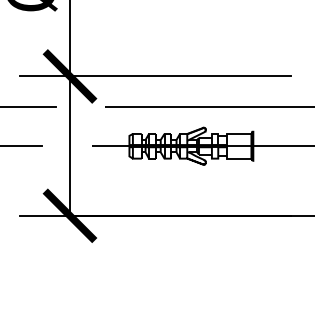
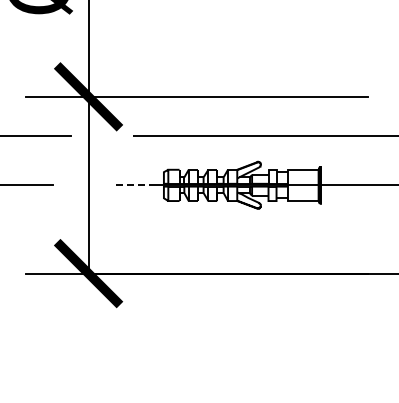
line: (105, 146) -> (133, 185), solid -> dashed

